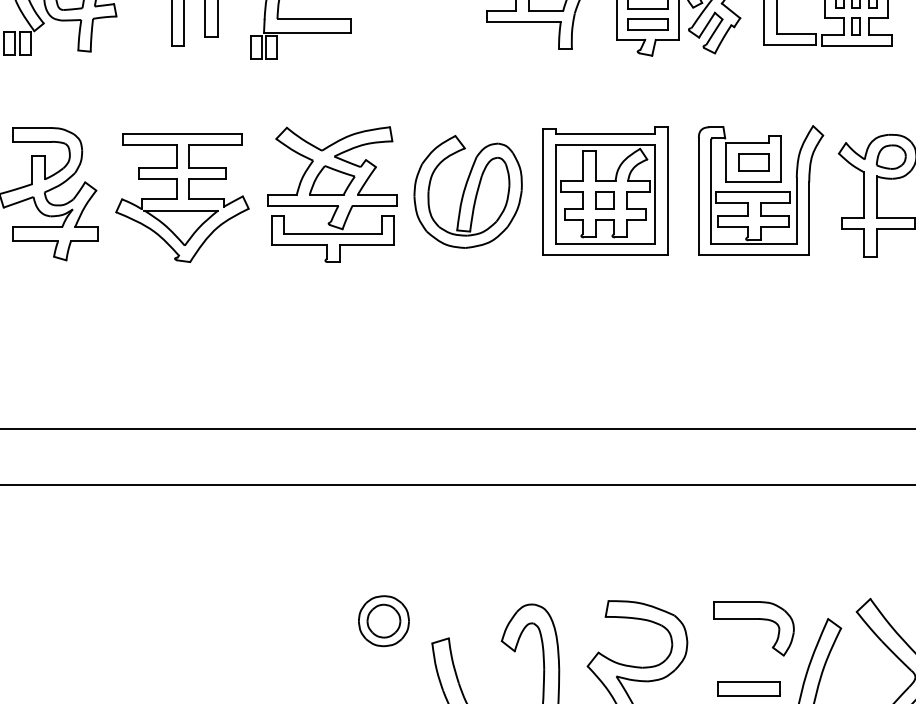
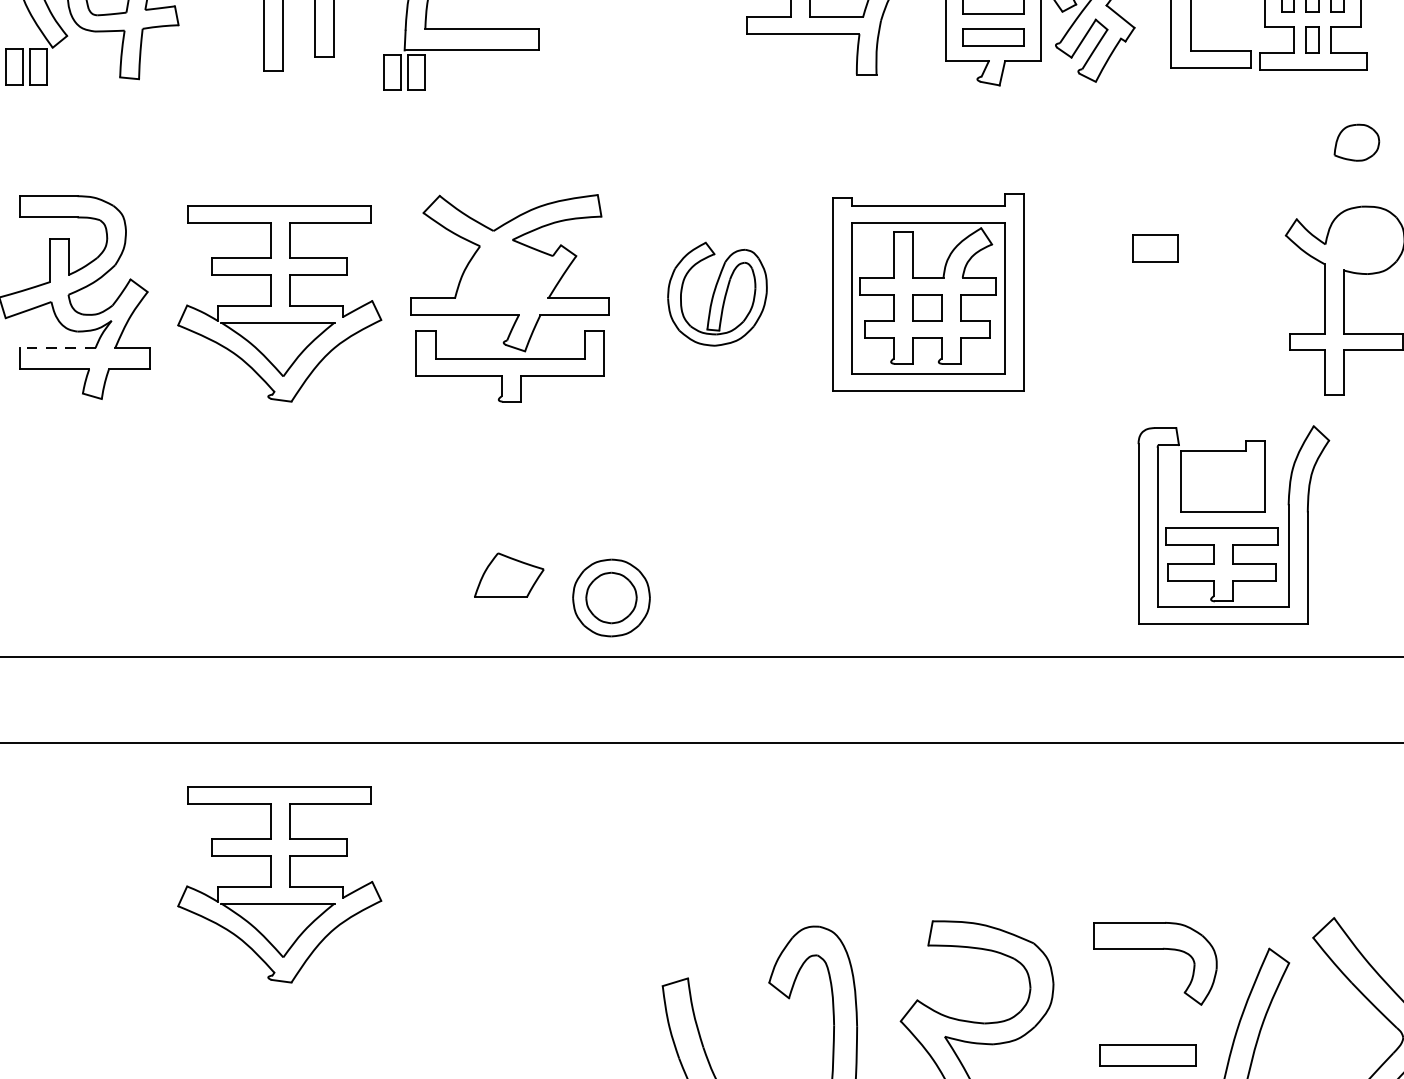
part: (890, 156) -> (1355, 141), moved
part: (332, 180) -> (509, 575), moved
part: (761, 190) -> (1234, 524), moved
part: (467, 191) -> (716, 293), size x0.6
line: (37, 227) -> (57, 348), solid -> dashed
part: (182, 576) -> (279, 883), added
part: (383, 621) -> (610, 598), moved

